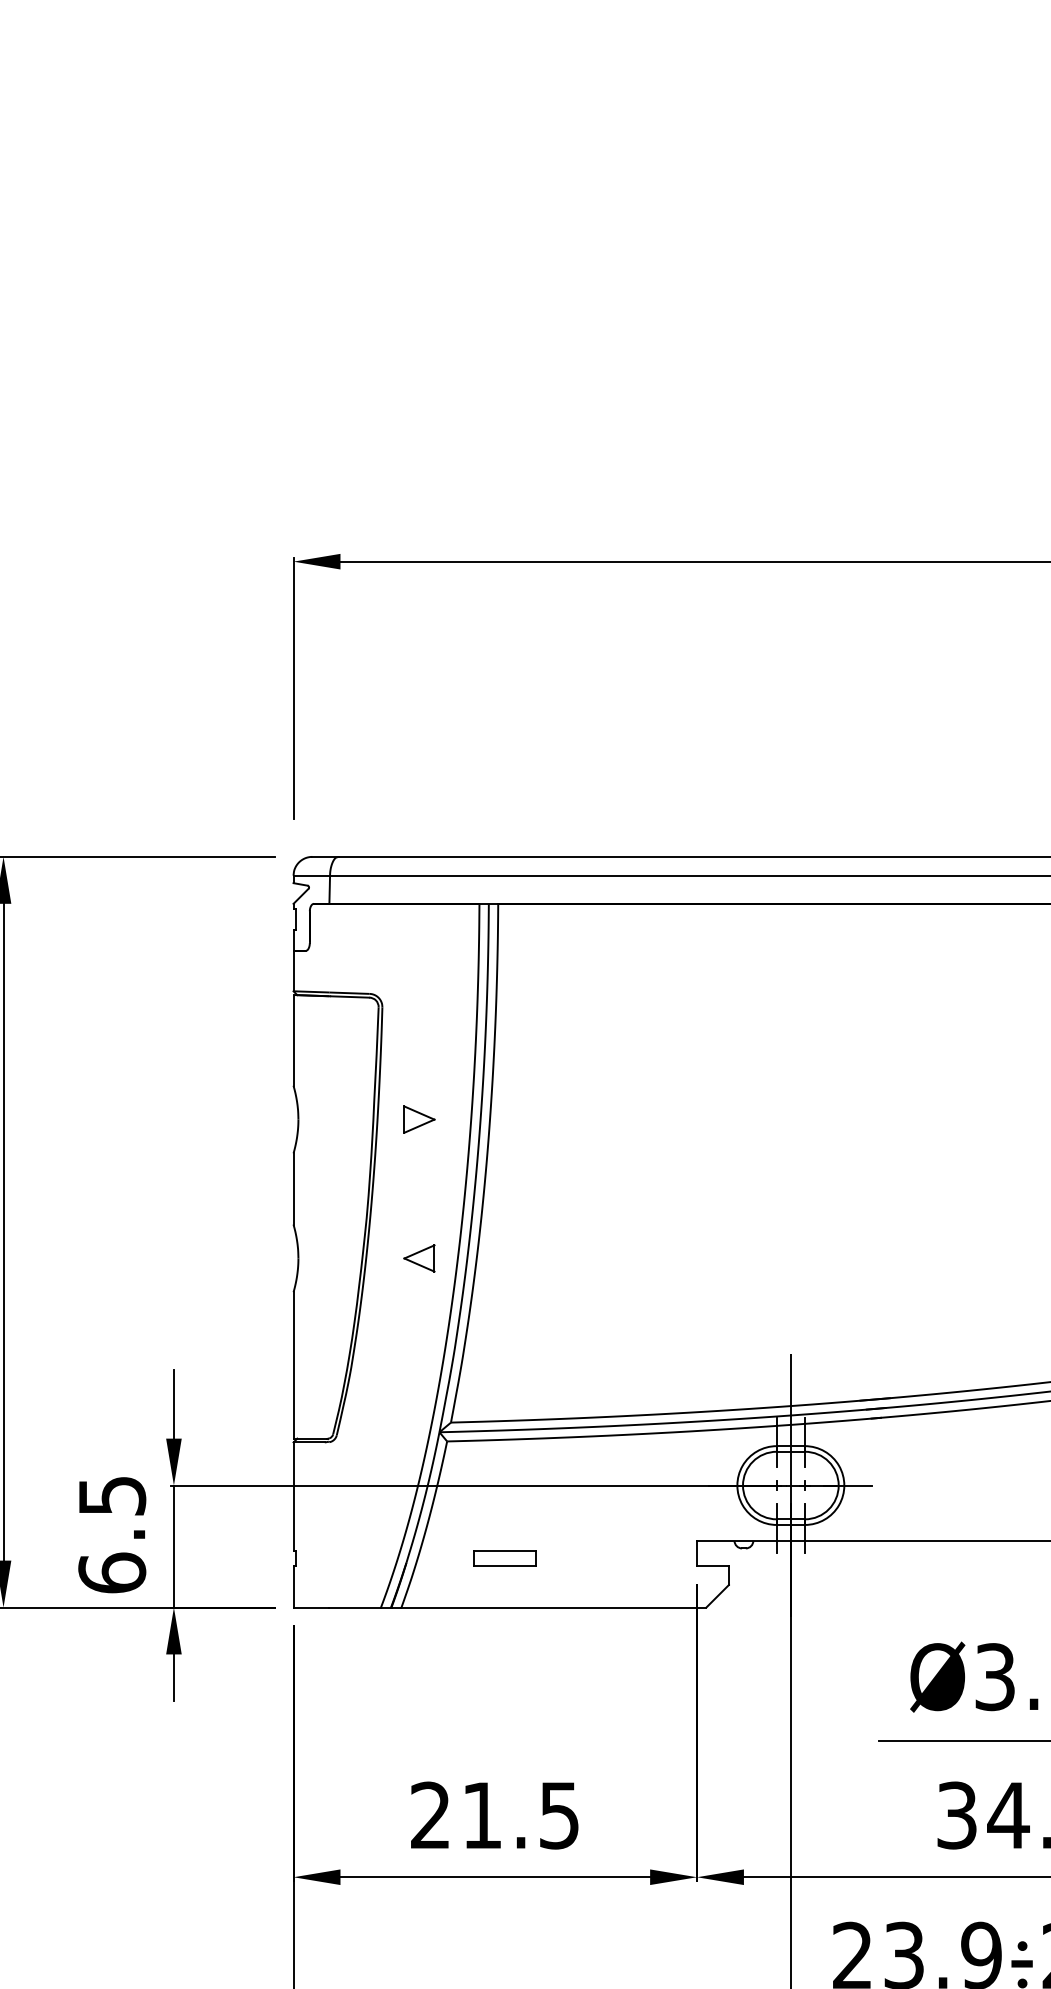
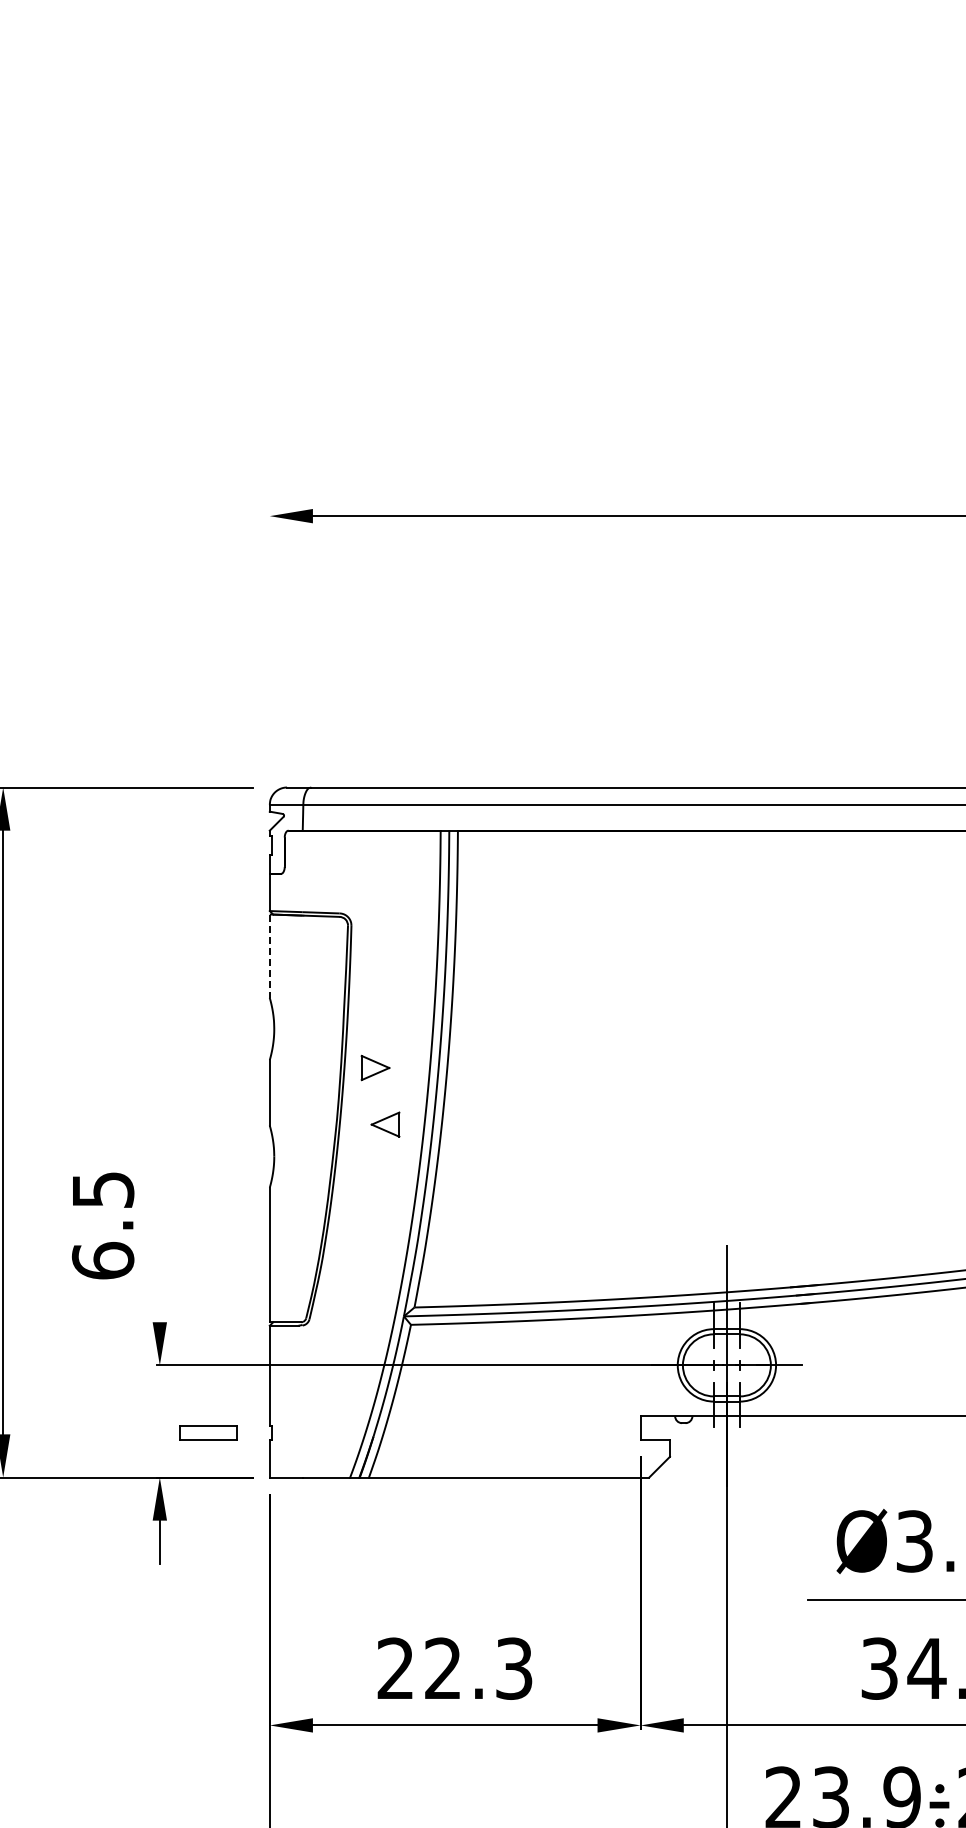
line: (293, 689) -> (269, 633), removed
line: (293, 1040) -> (269, 956), solid -> dashed
part: (419, 1119) -> (375, 1067), moved
part: (419, 1258) -> (385, 1124), moved
line: (173, 1404) -> (159, 1290), removed
text: (112, 1534) -> (103, 1225), moved
line: (173, 1546) -> (159, 1421), removed
part: (504, 1558) -> (208, 1432), moved
text: (520, 1815) -> (478, 1668), 21.5 -> 22.3

